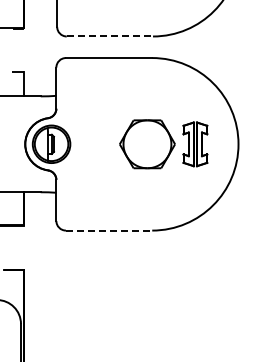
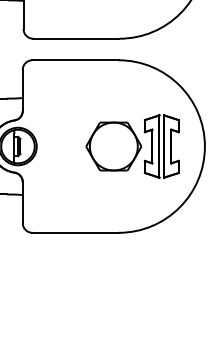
line: (110, 36) -> (76, 38), dashed -> solid
part: (195, 144) -> (161, 146), size x1.43
line: (109, 230) -> (75, 232), dashed -> solid

